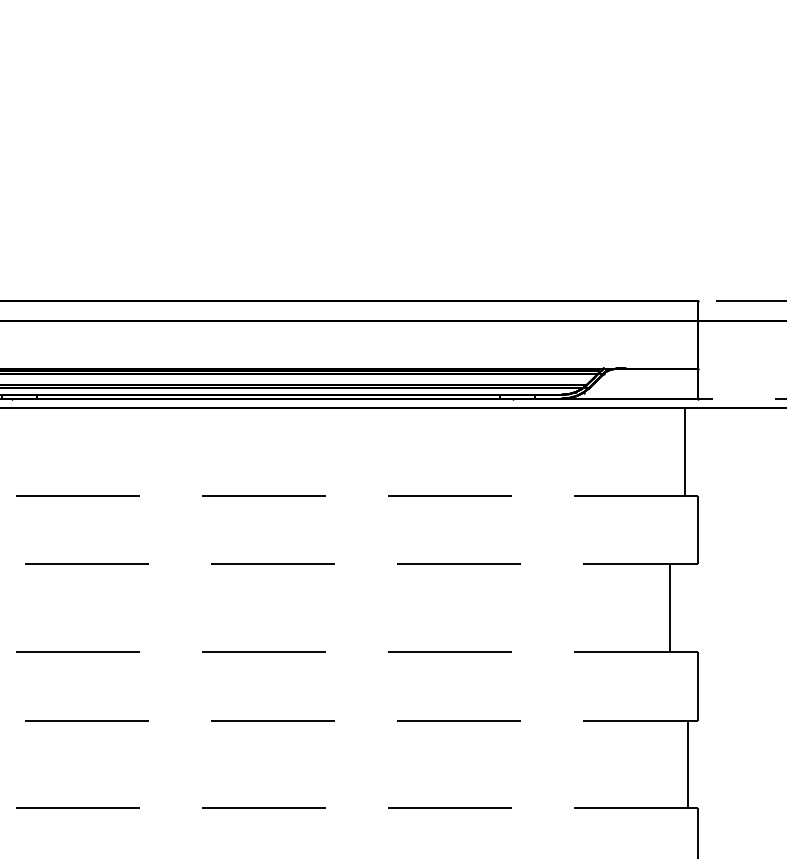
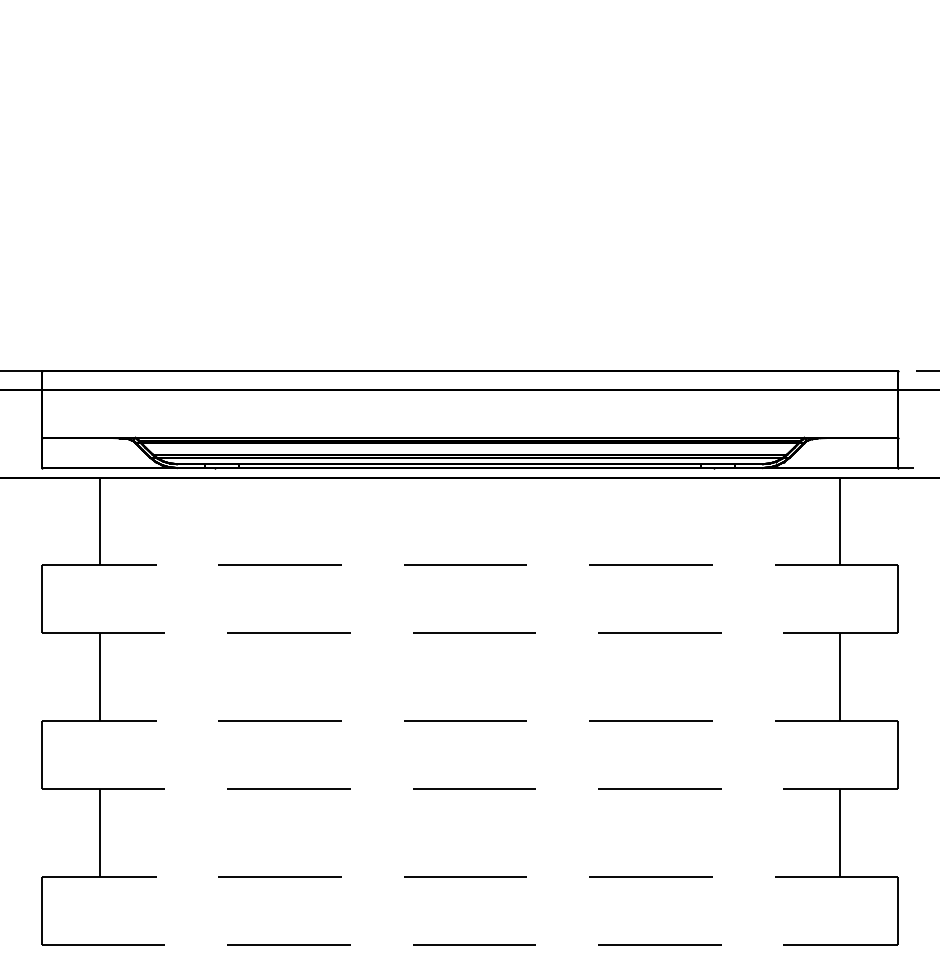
line: (685, 452) -> (839, 521), moved
line: (670, 607) -> (839, 676), moved
line: (688, 764) -> (839, 832), moved

